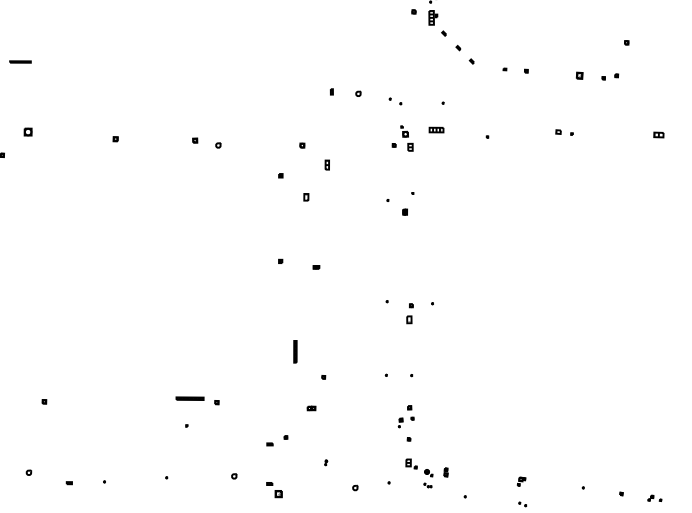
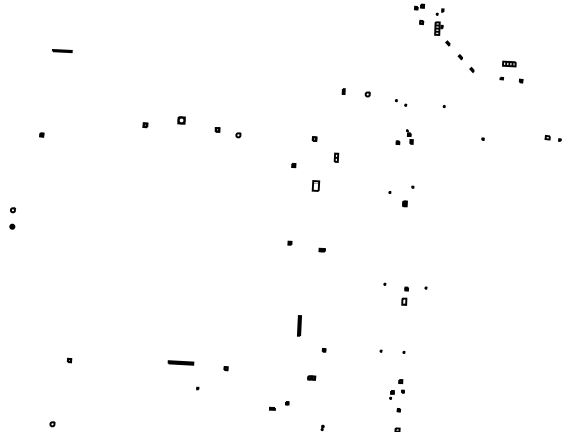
part: (436, 129) -> (509, 63), moved
part: (27, 131) -> (180, 119), moved
part: (406, 138) -> (409, 137), size x0.6
part: (306, 197) -> (316, 186), size x1.6
line: (189, 398) -> (180, 362), moved

